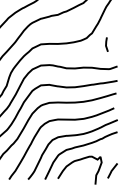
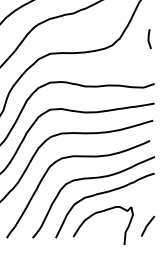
line: (106, 44) -> (149, 38), moved

